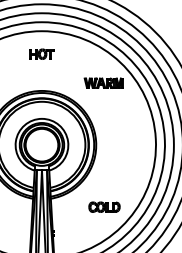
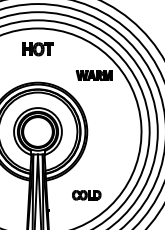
part: (41, 54) -> (37, 49), size x1.4
part: (104, 207) -> (86, 195), moved

